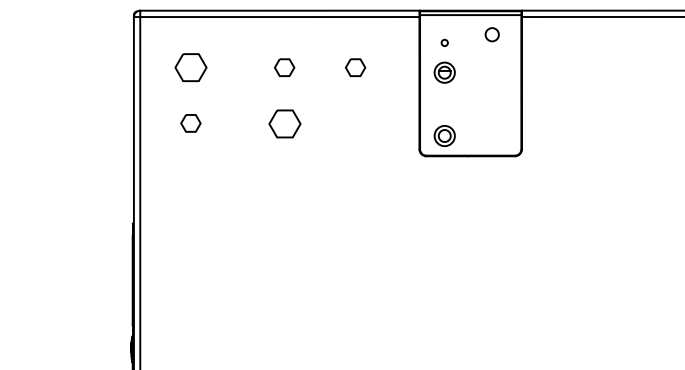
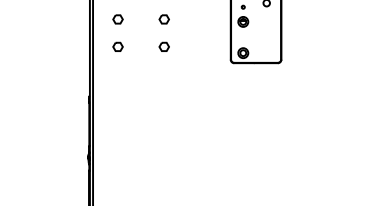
part: (189, 67) -> (117, 19), size x0.62
part: (353, 67) -> (198, 19), removed
part: (283, 122) -> (163, 46), size x0.62

